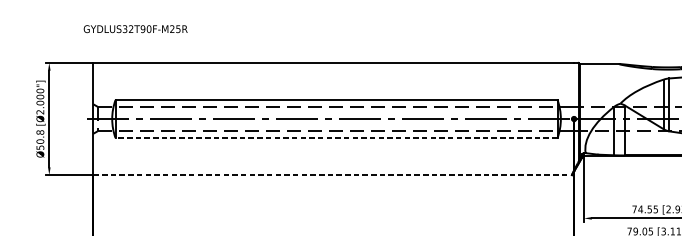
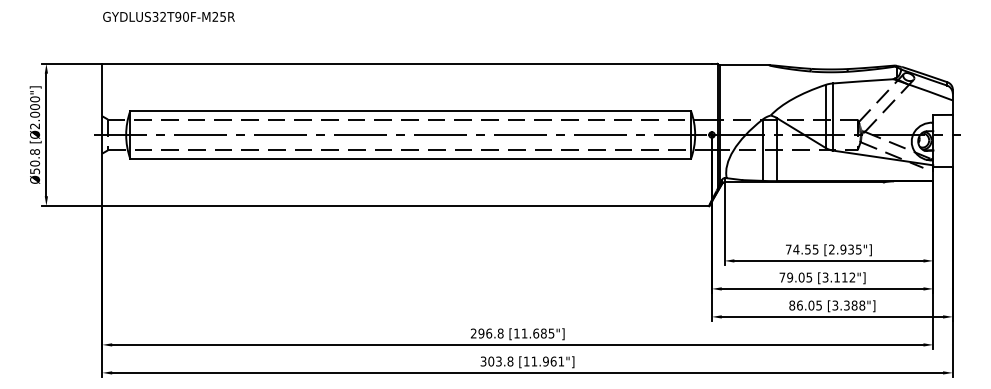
text: (135, 28) -> (168, 16), moved
line: (336, 138) -> (410, 159), dashed -> solid
line: (333, 175) -> (406, 206), dashed -> solid

